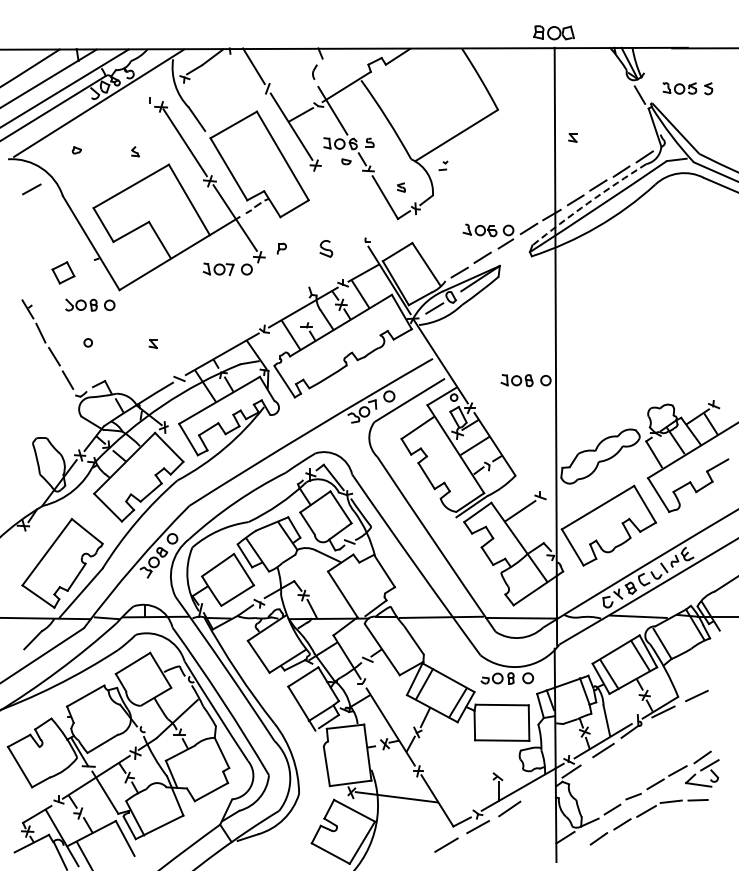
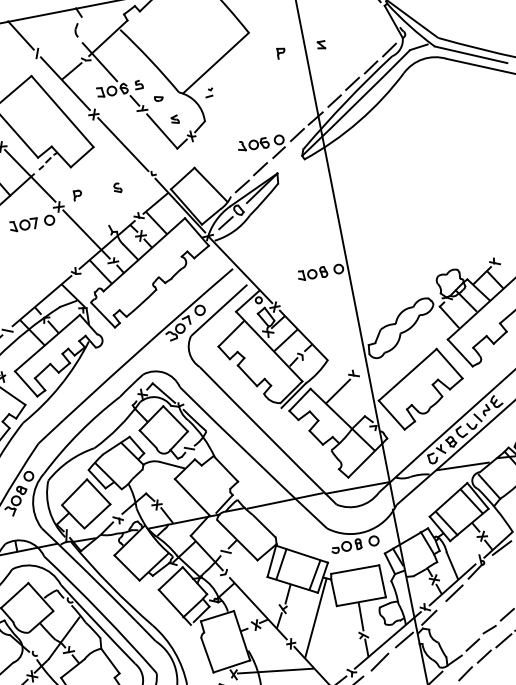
part: (528, 137) -> (281, 52), added
part: (346, 161) -> (158, 98), moved
line: (340, 203) -> (122, 144), added
arc: (588, 203) -> (346, 101), dashed -> solid
part: (325, 248) -> (116, 187), size x0.62
line: (283, 291) -> (86, 233), added
line: (450, 748) -> (316, 617), added
line: (498, 756) -> (360, 616), added
line: (540, 790) -> (404, 640), added

